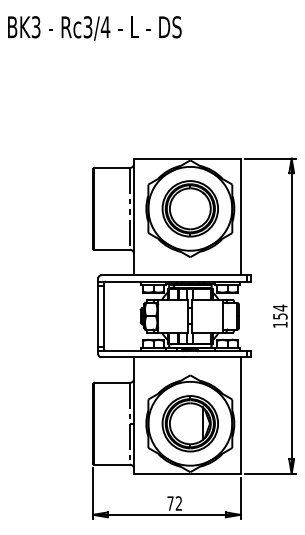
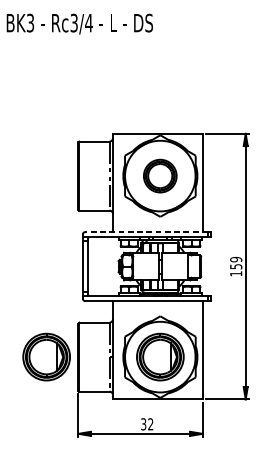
part: (189, 208) -> (159, 175), size x0.7
line: (173, 275) -> (146, 232), solid -> dashed
text: (280, 307) -> (236, 259), 154 -> 159
part: (54, 423) -> (45, 356), added
text: (170, 503) -> (143, 424), 72 -> 32

